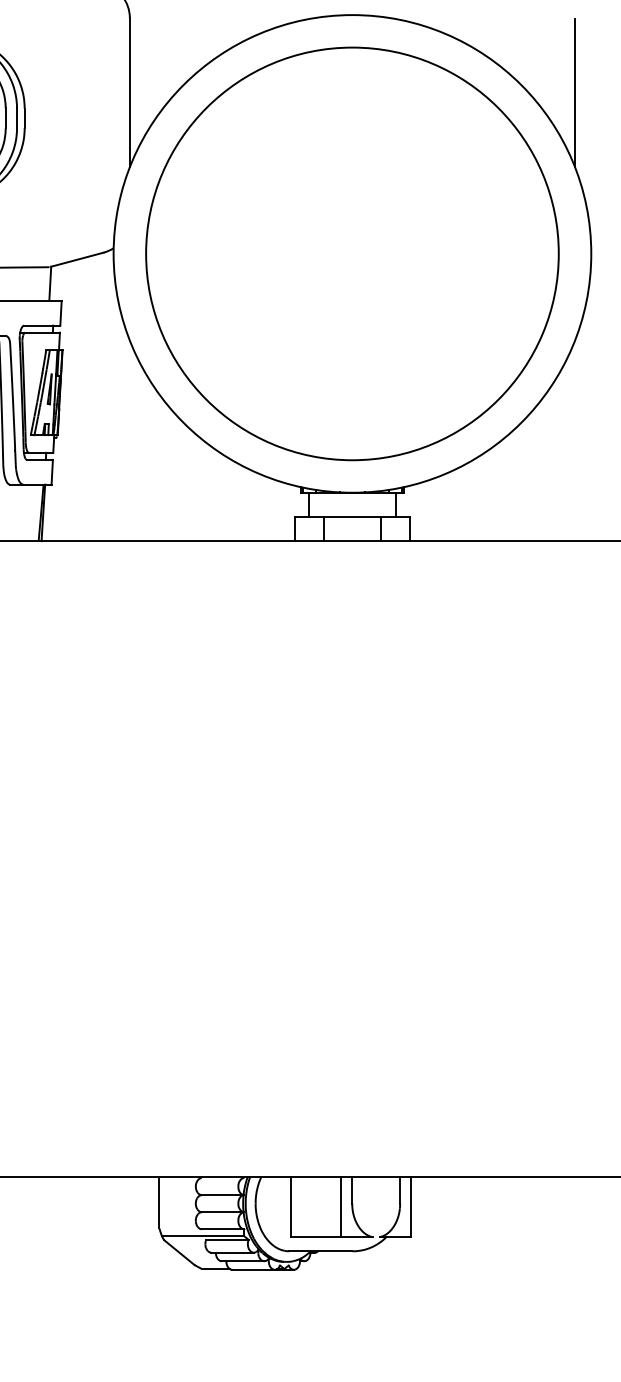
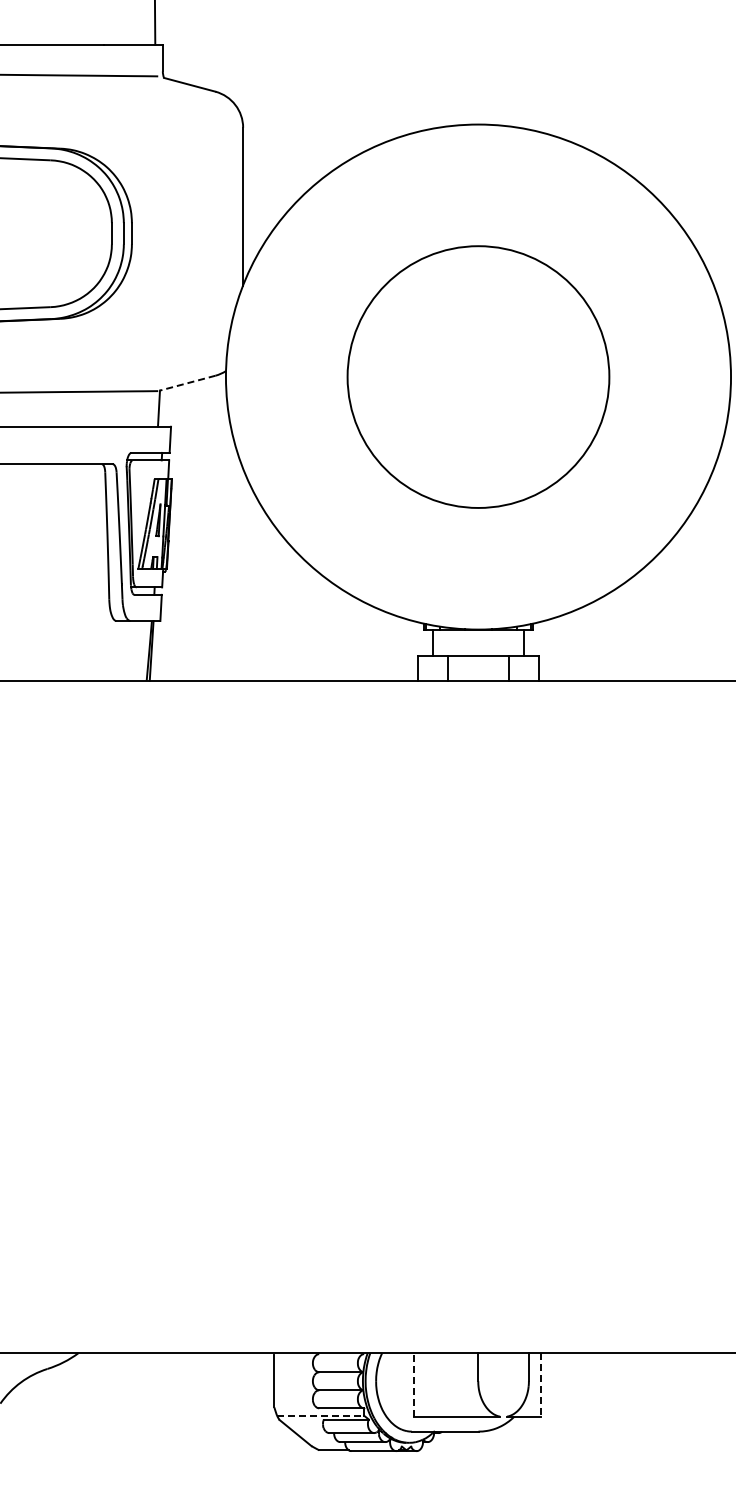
line: (574, 92) -> (713, 206), removed
circle: (352, 253) -> (478, 376), size x0.6
line: (77, 259) -> (187, 383), solid -> dashed
line: (290, 1206) -> (413, 1384), solid -> dashed
line: (341, 1206) -> (466, 1384), removed
line: (411, 1206) -> (540, 1384), solid -> dashed
line: (203, 1236) -> (320, 1415), solid -> dashed

